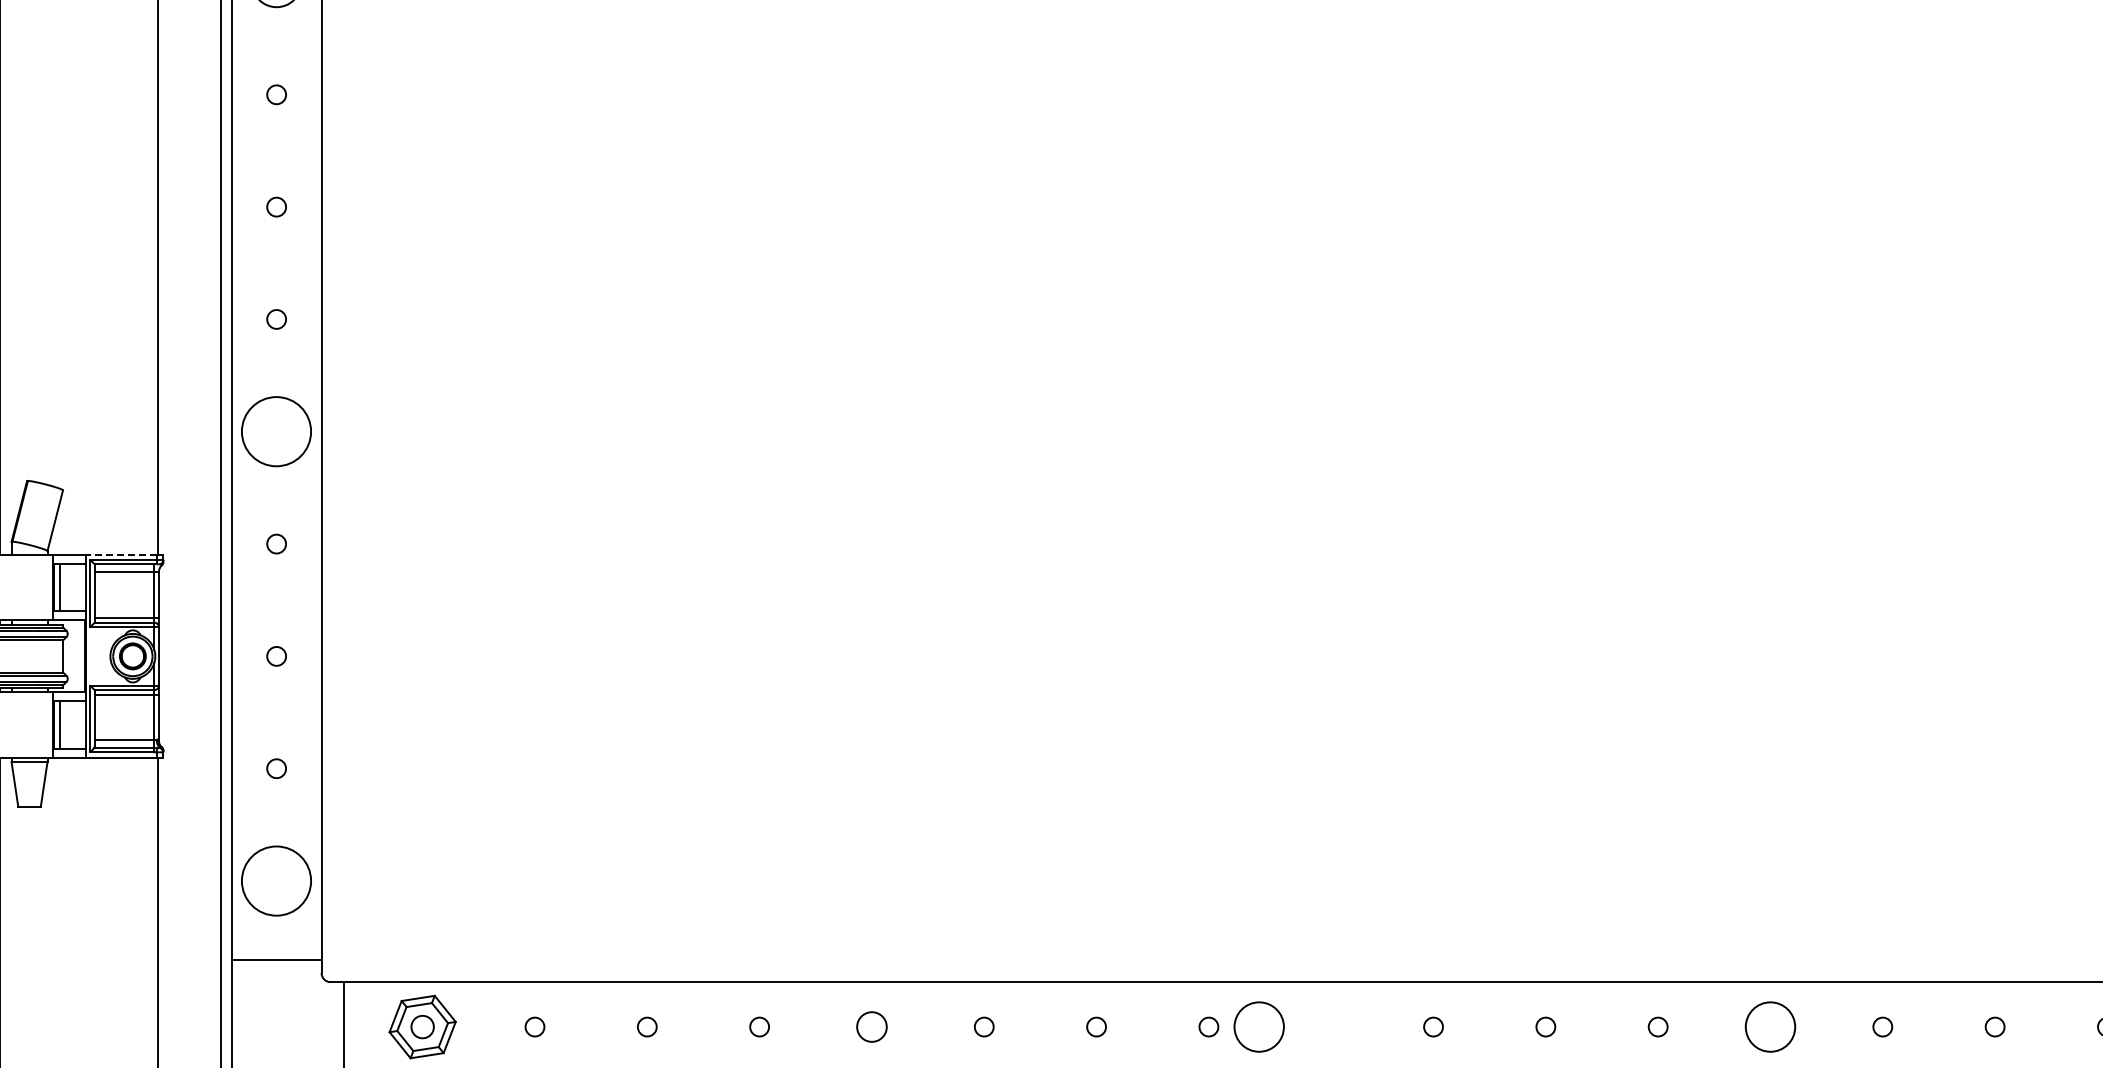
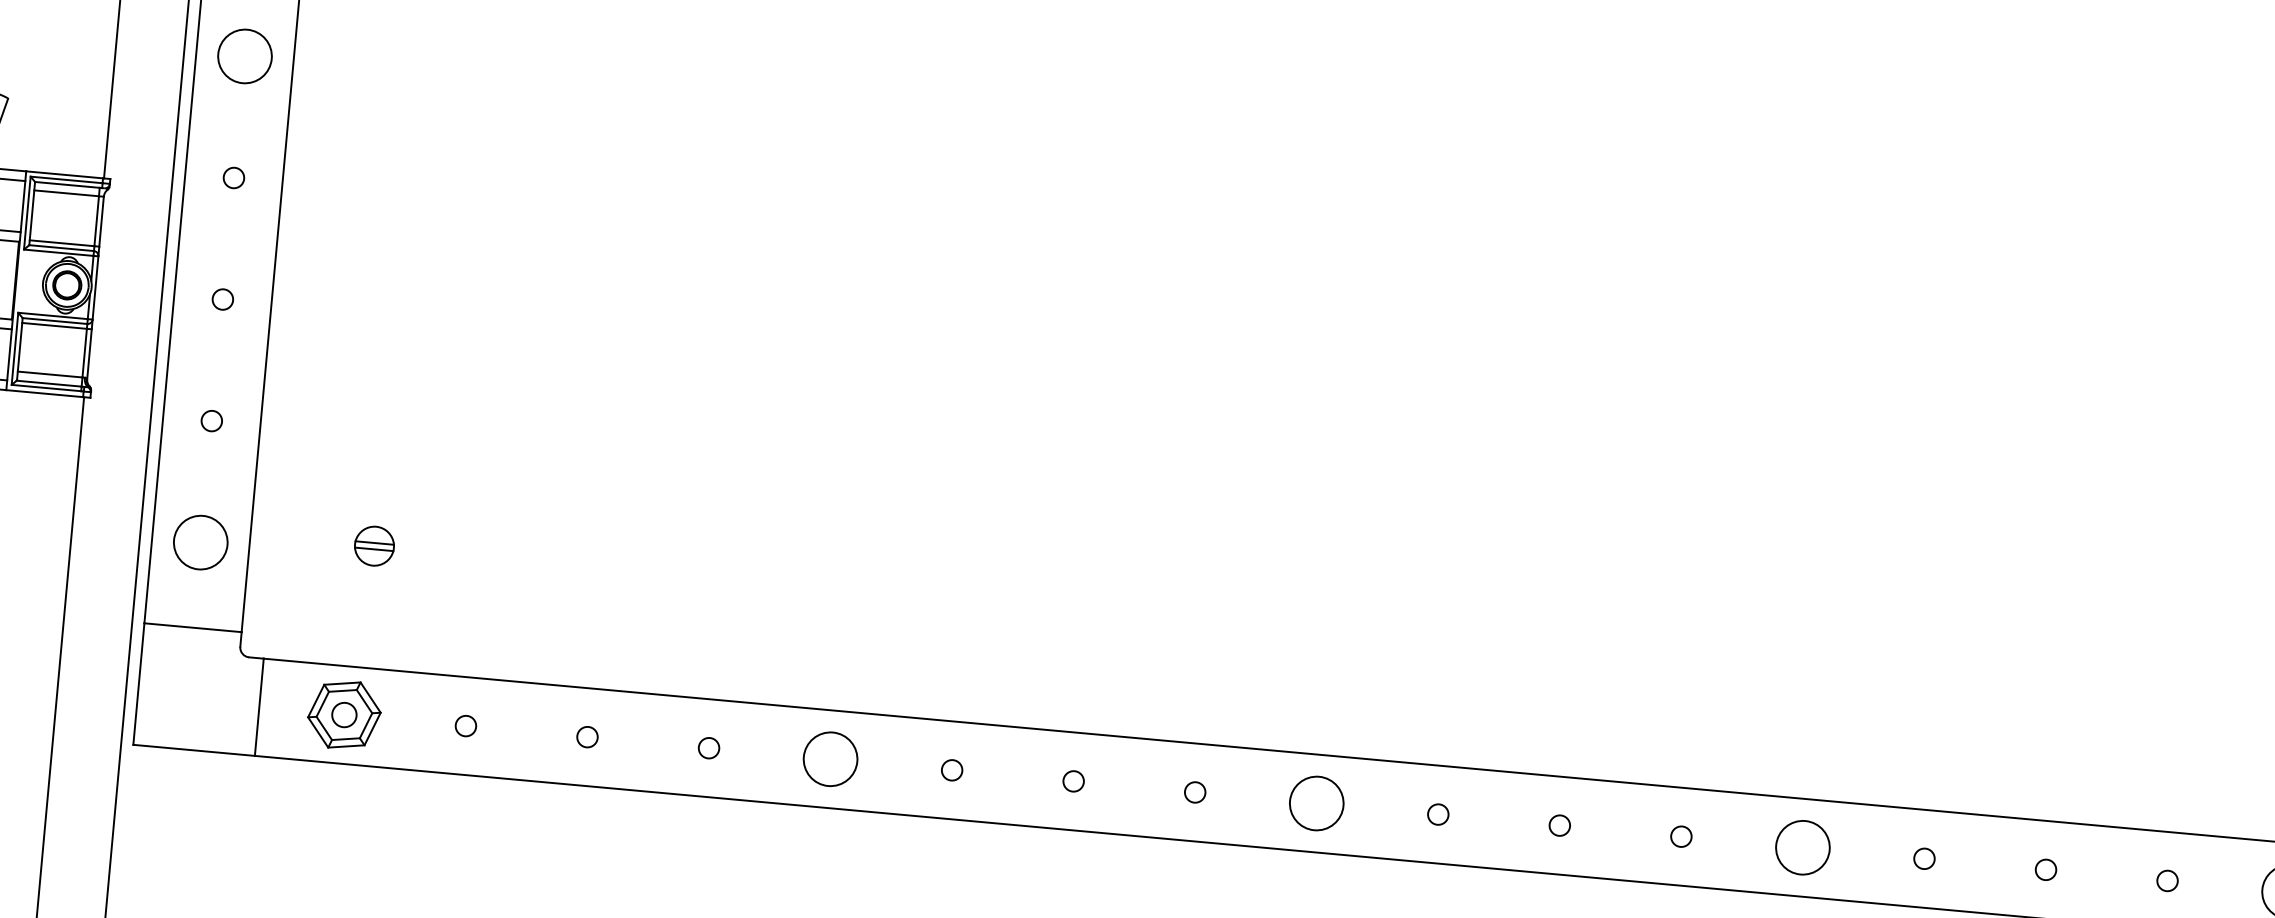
circle: (276, 431) -> (244, 56), size x0.71
line: (120, 555) -> (63, 174), dashed -> solid
part: (435, 869) -> (373, 545), added
circle: (276, 880) -> (200, 542), size x0.71
circle: (871, 1026) -> (830, 758), size x1.67
circle: (1258, 1026) -> (1316, 802), moved

